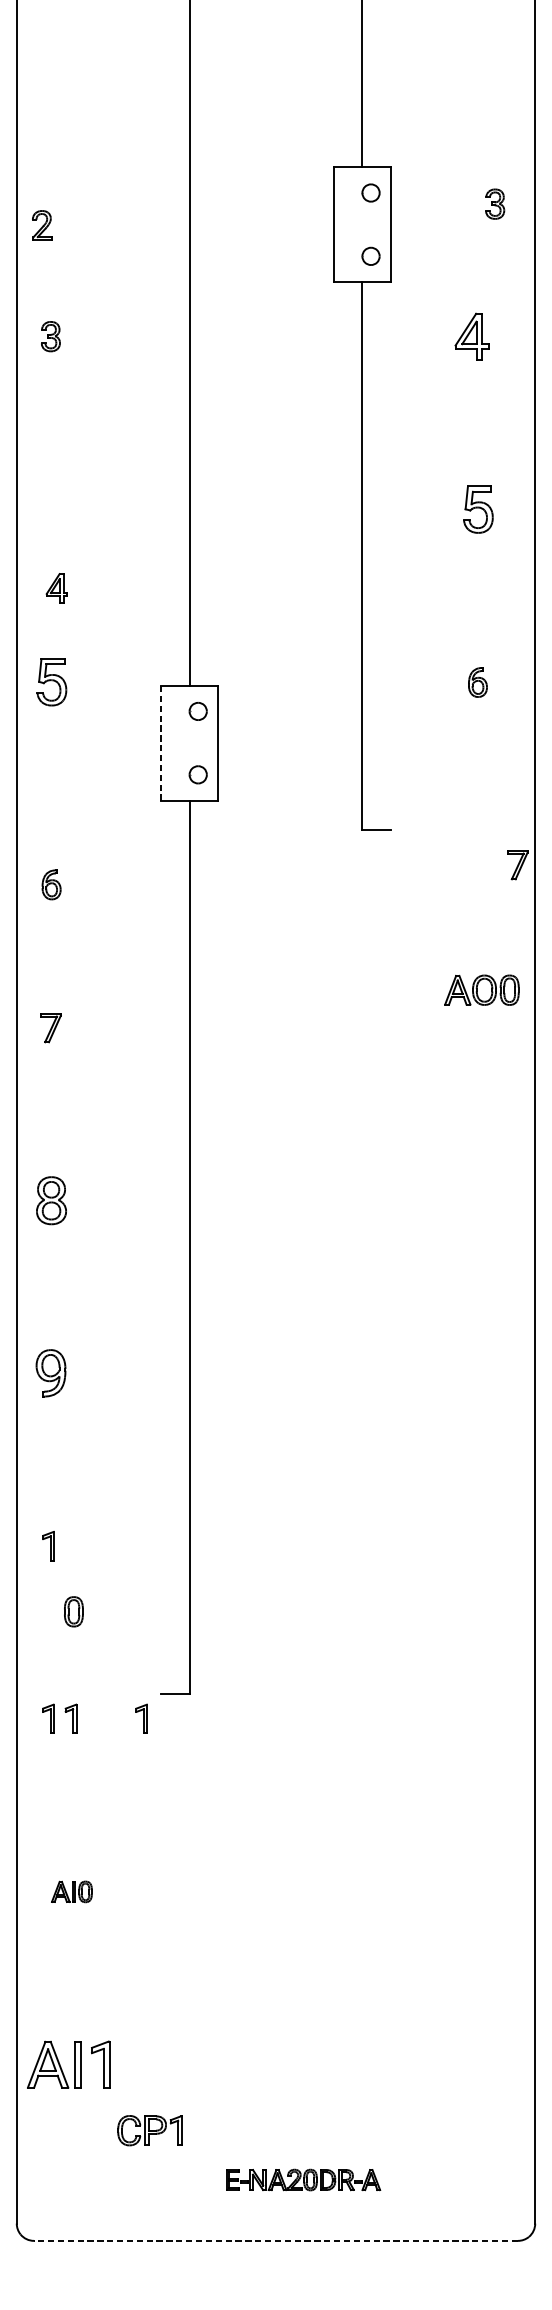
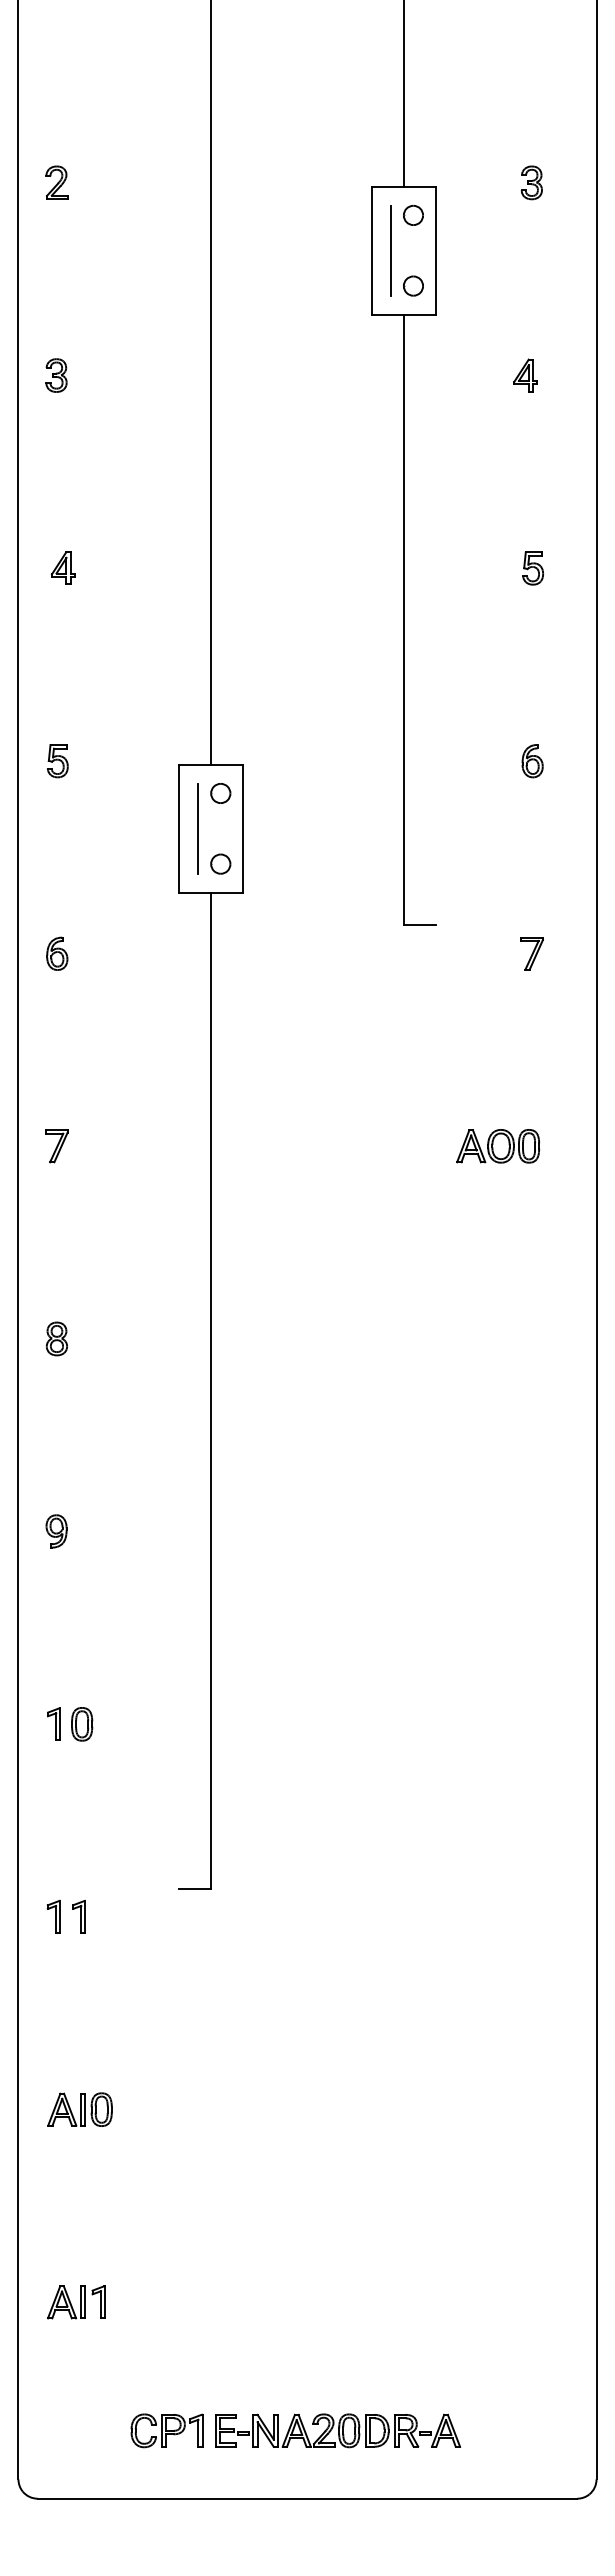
part: (494, 203) -> (531, 182), moved
line: (351, 224) -> (391, 250), added
part: (41, 225) -> (56, 182), moved
part: (471, 336) -> (525, 375), size x0.62
part: (477, 509) -> (532, 568), size x0.62
part: (56, 587) -> (62, 567), moved
part: (51, 682) -> (57, 761), size x0.62
line: (161, 742) -> (179, 828), dashed -> solid
line: (178, 742) -> (198, 828), added
part: (517, 864) -> (531, 953), moved
part: (51, 884) -> (57, 953), moved
part: (482, 990) -> (498, 1146), moved
part: (50, 1200) -> (56, 1338), size x0.62
part: (50, 1373) -> (56, 1531), size x0.62
part: (74, 1611) -> (82, 1724), moved
part: (141, 1718) -> (157, 1916), removed
part: (71, 1891) -> (79, 2109), size x1.43
part: (68, 2064) -> (76, 2302), size x0.62
part: (149, 2130) -> (166, 2430), moved
part: (303, 2179) -> (338, 2430), size x1.43
line: (276, 2240) -> (307, 2498), dashed -> solid

